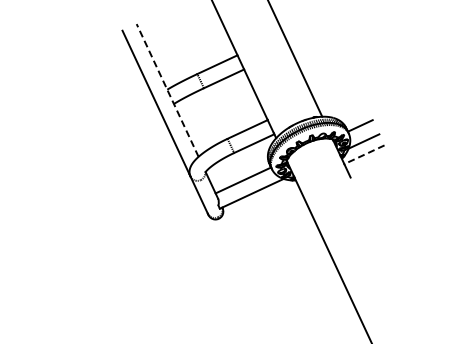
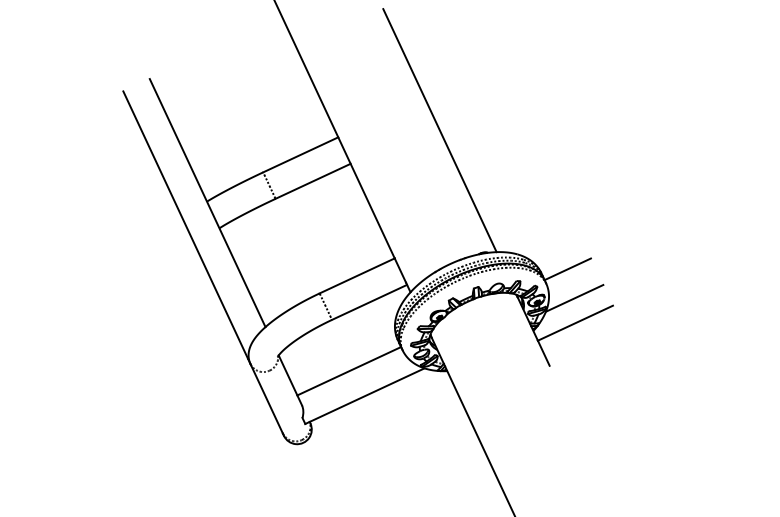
line: (167, 90) -> (207, 203), dashed -> solid
line: (363, 154) -> (573, 322), dashed -> solid

